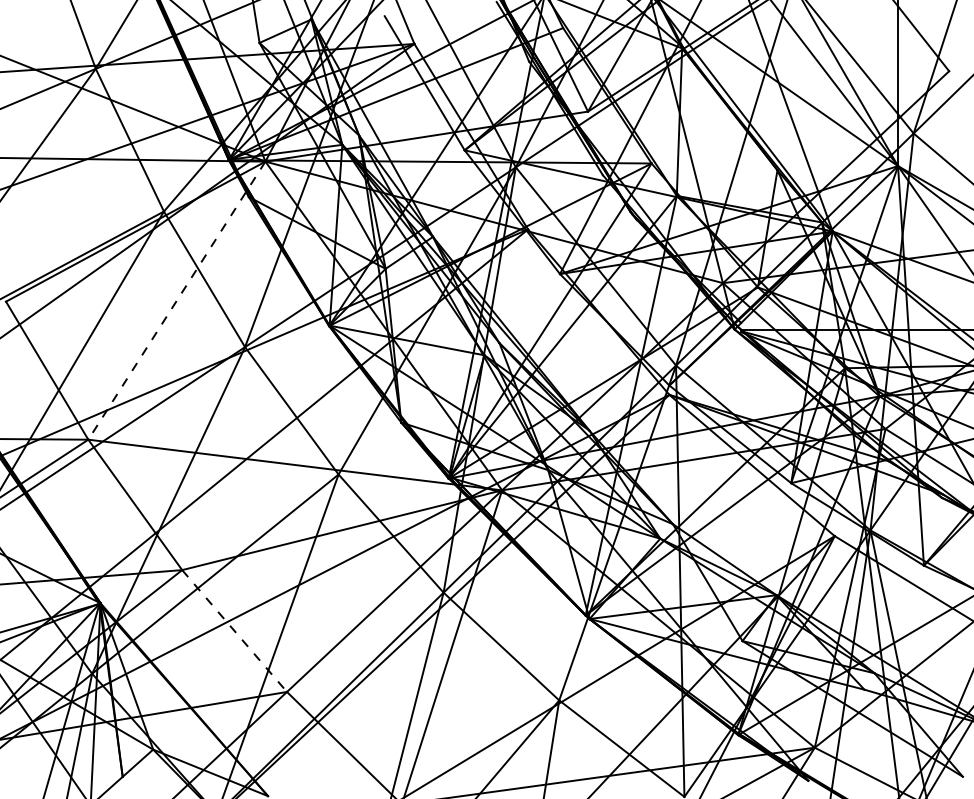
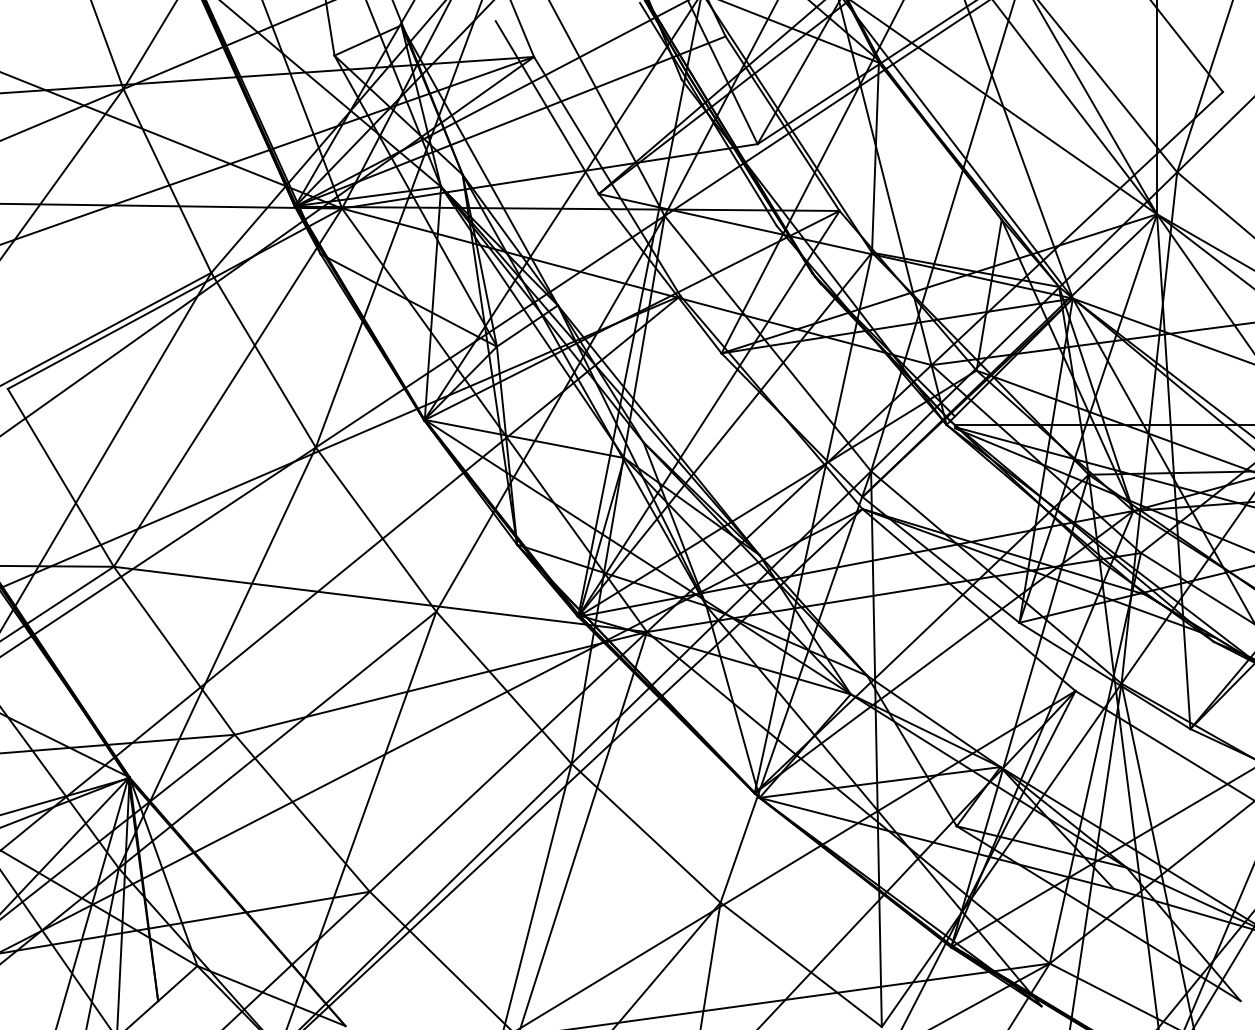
line: (176, 301) -> (227, 388), dashed -> solid
line: (234, 631) -> (302, 813), dashed -> solid

